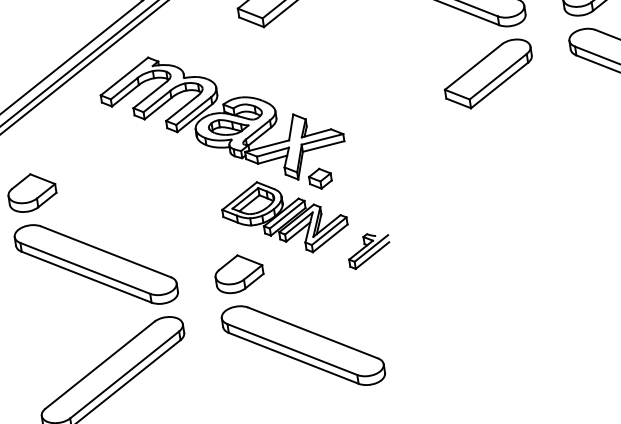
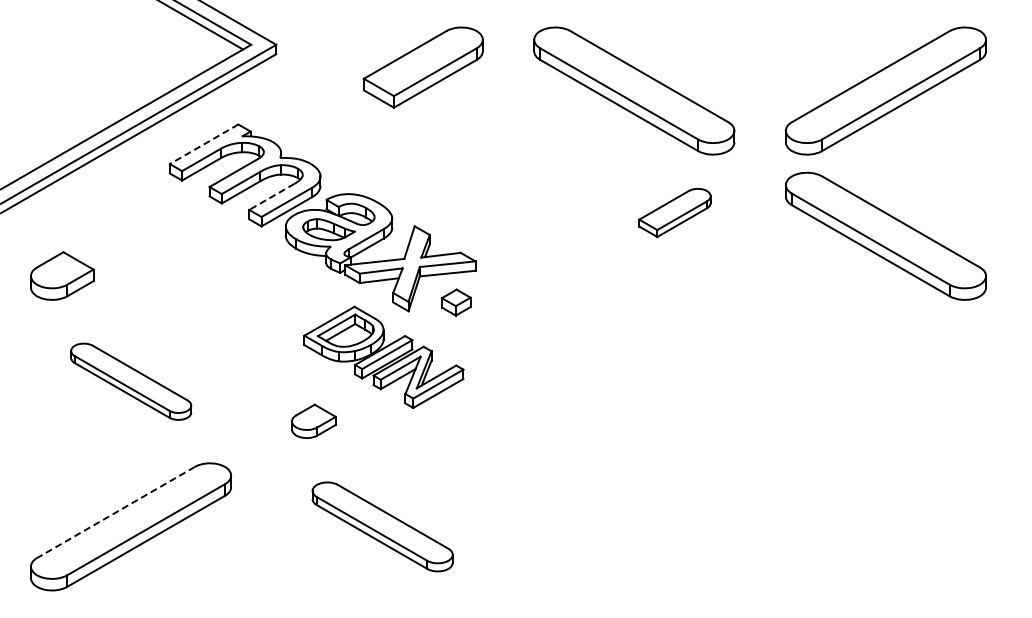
part: (488, 74) -> (674, 212), size x0.6
line: (124, 76) -> (204, 144), solid -> dashed
line: (181, 109) -> (271, 197), solid -> dashed
part: (319, 178) -> (455, 302), moved
part: (368, 250) -> (485, 416), removed
part: (96, 264) -> (131, 381), size x0.6
part: (238, 273) -> (313, 421), size x0.7
part: (303, 345) -> (382, 526), size x0.7
line: (99, 365) -> (115, 512), solid -> dashed

